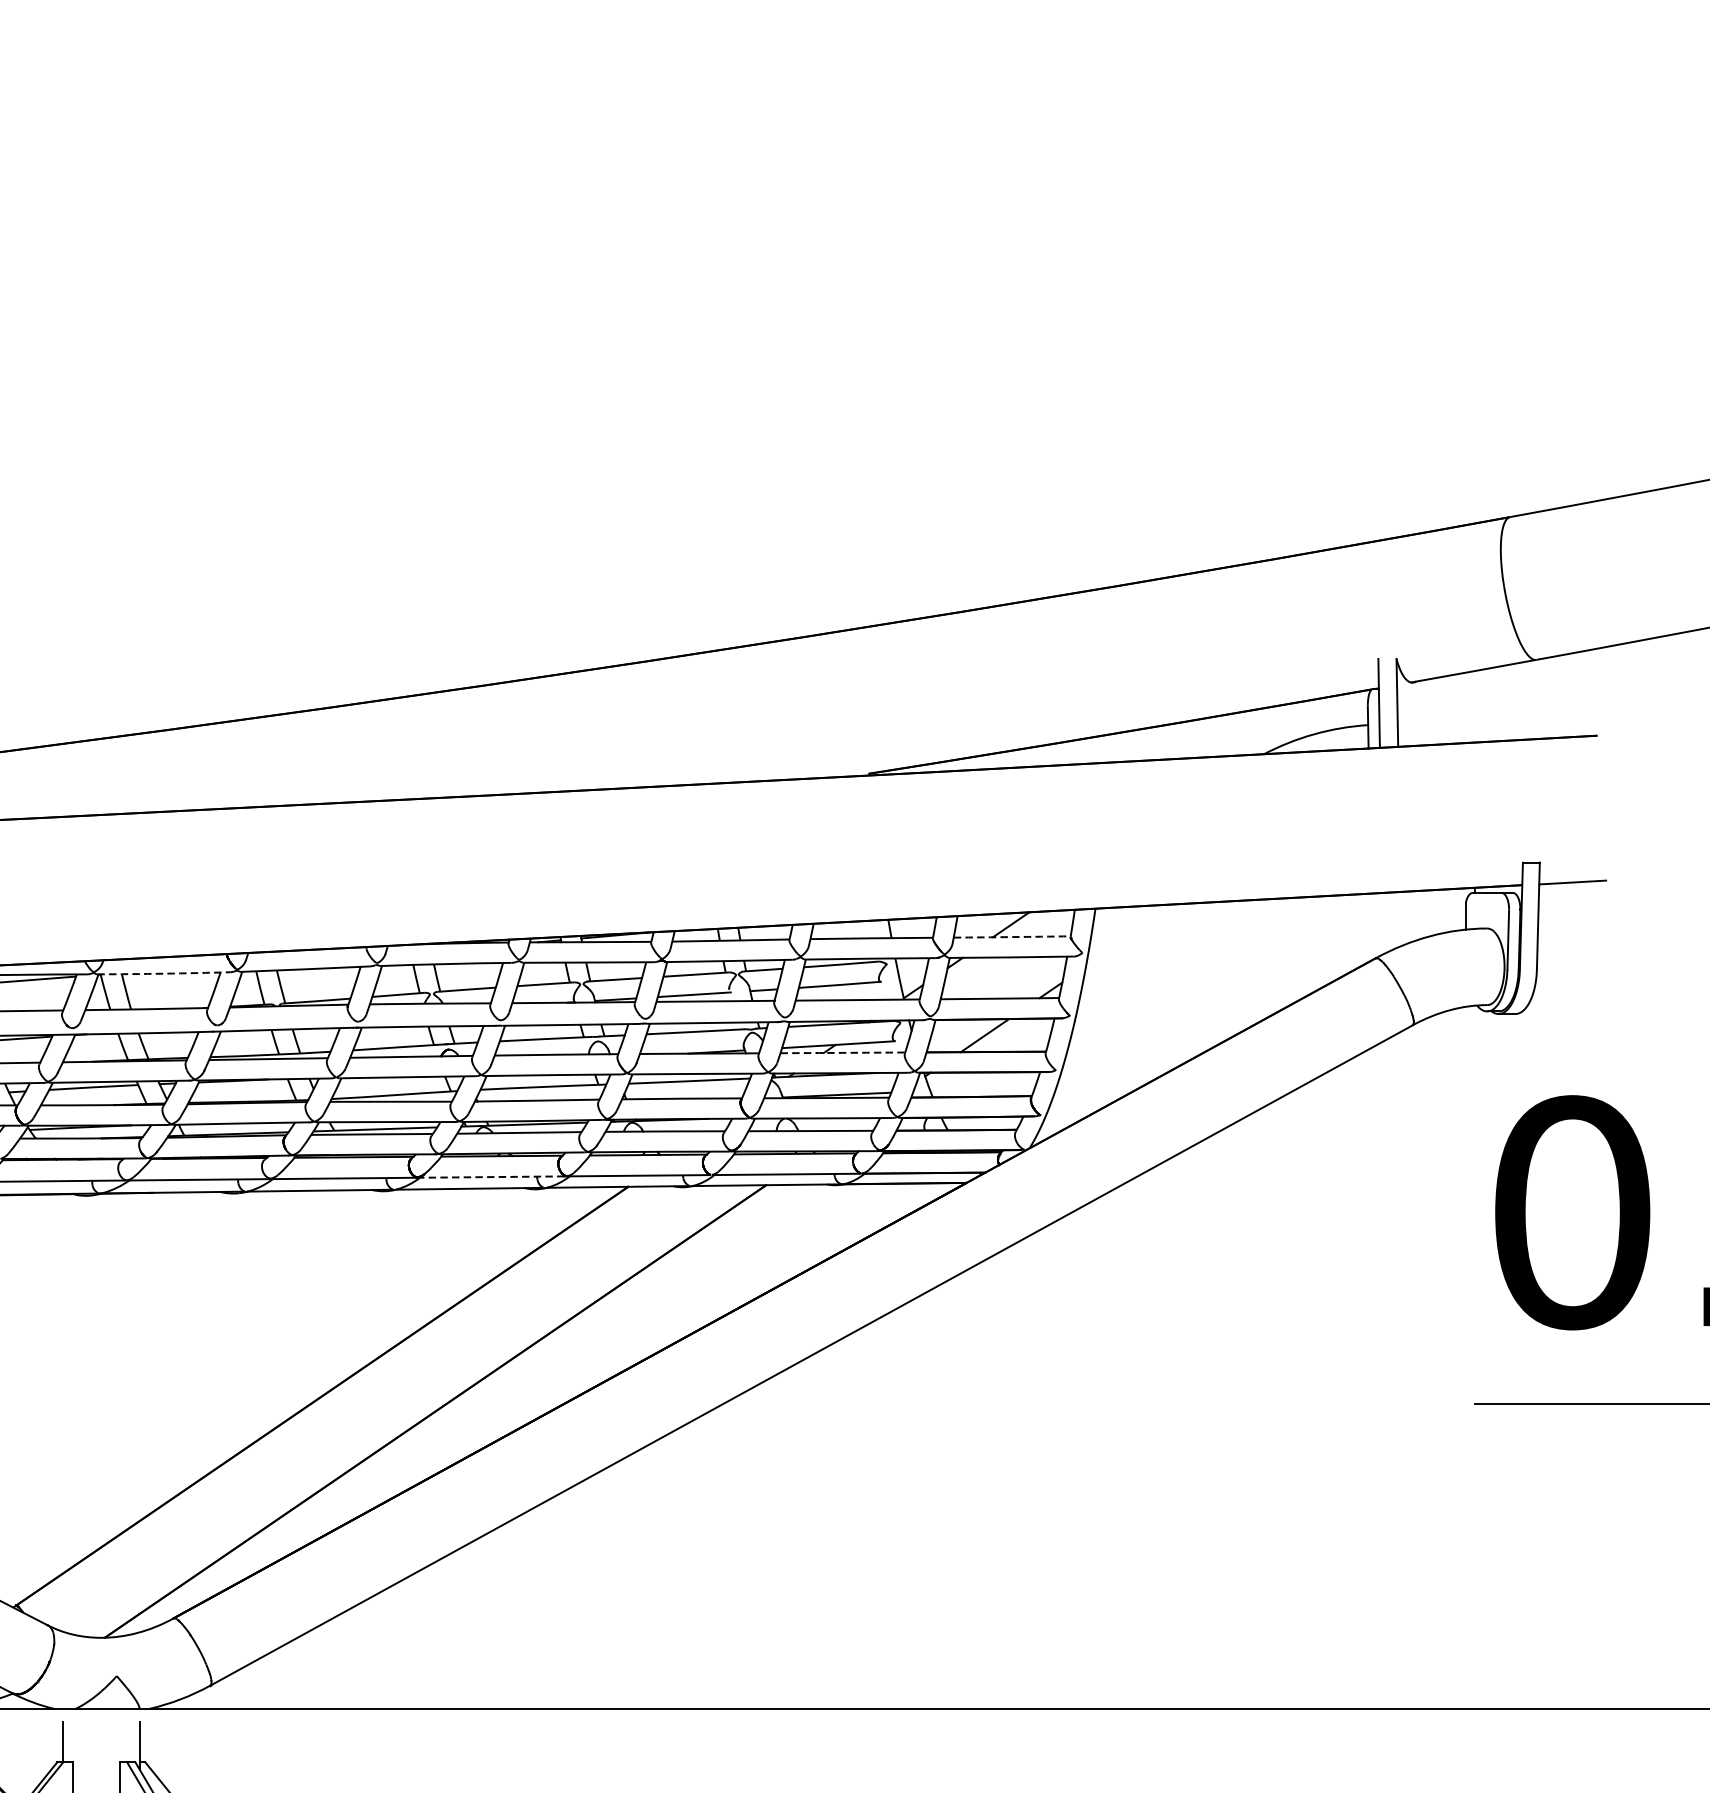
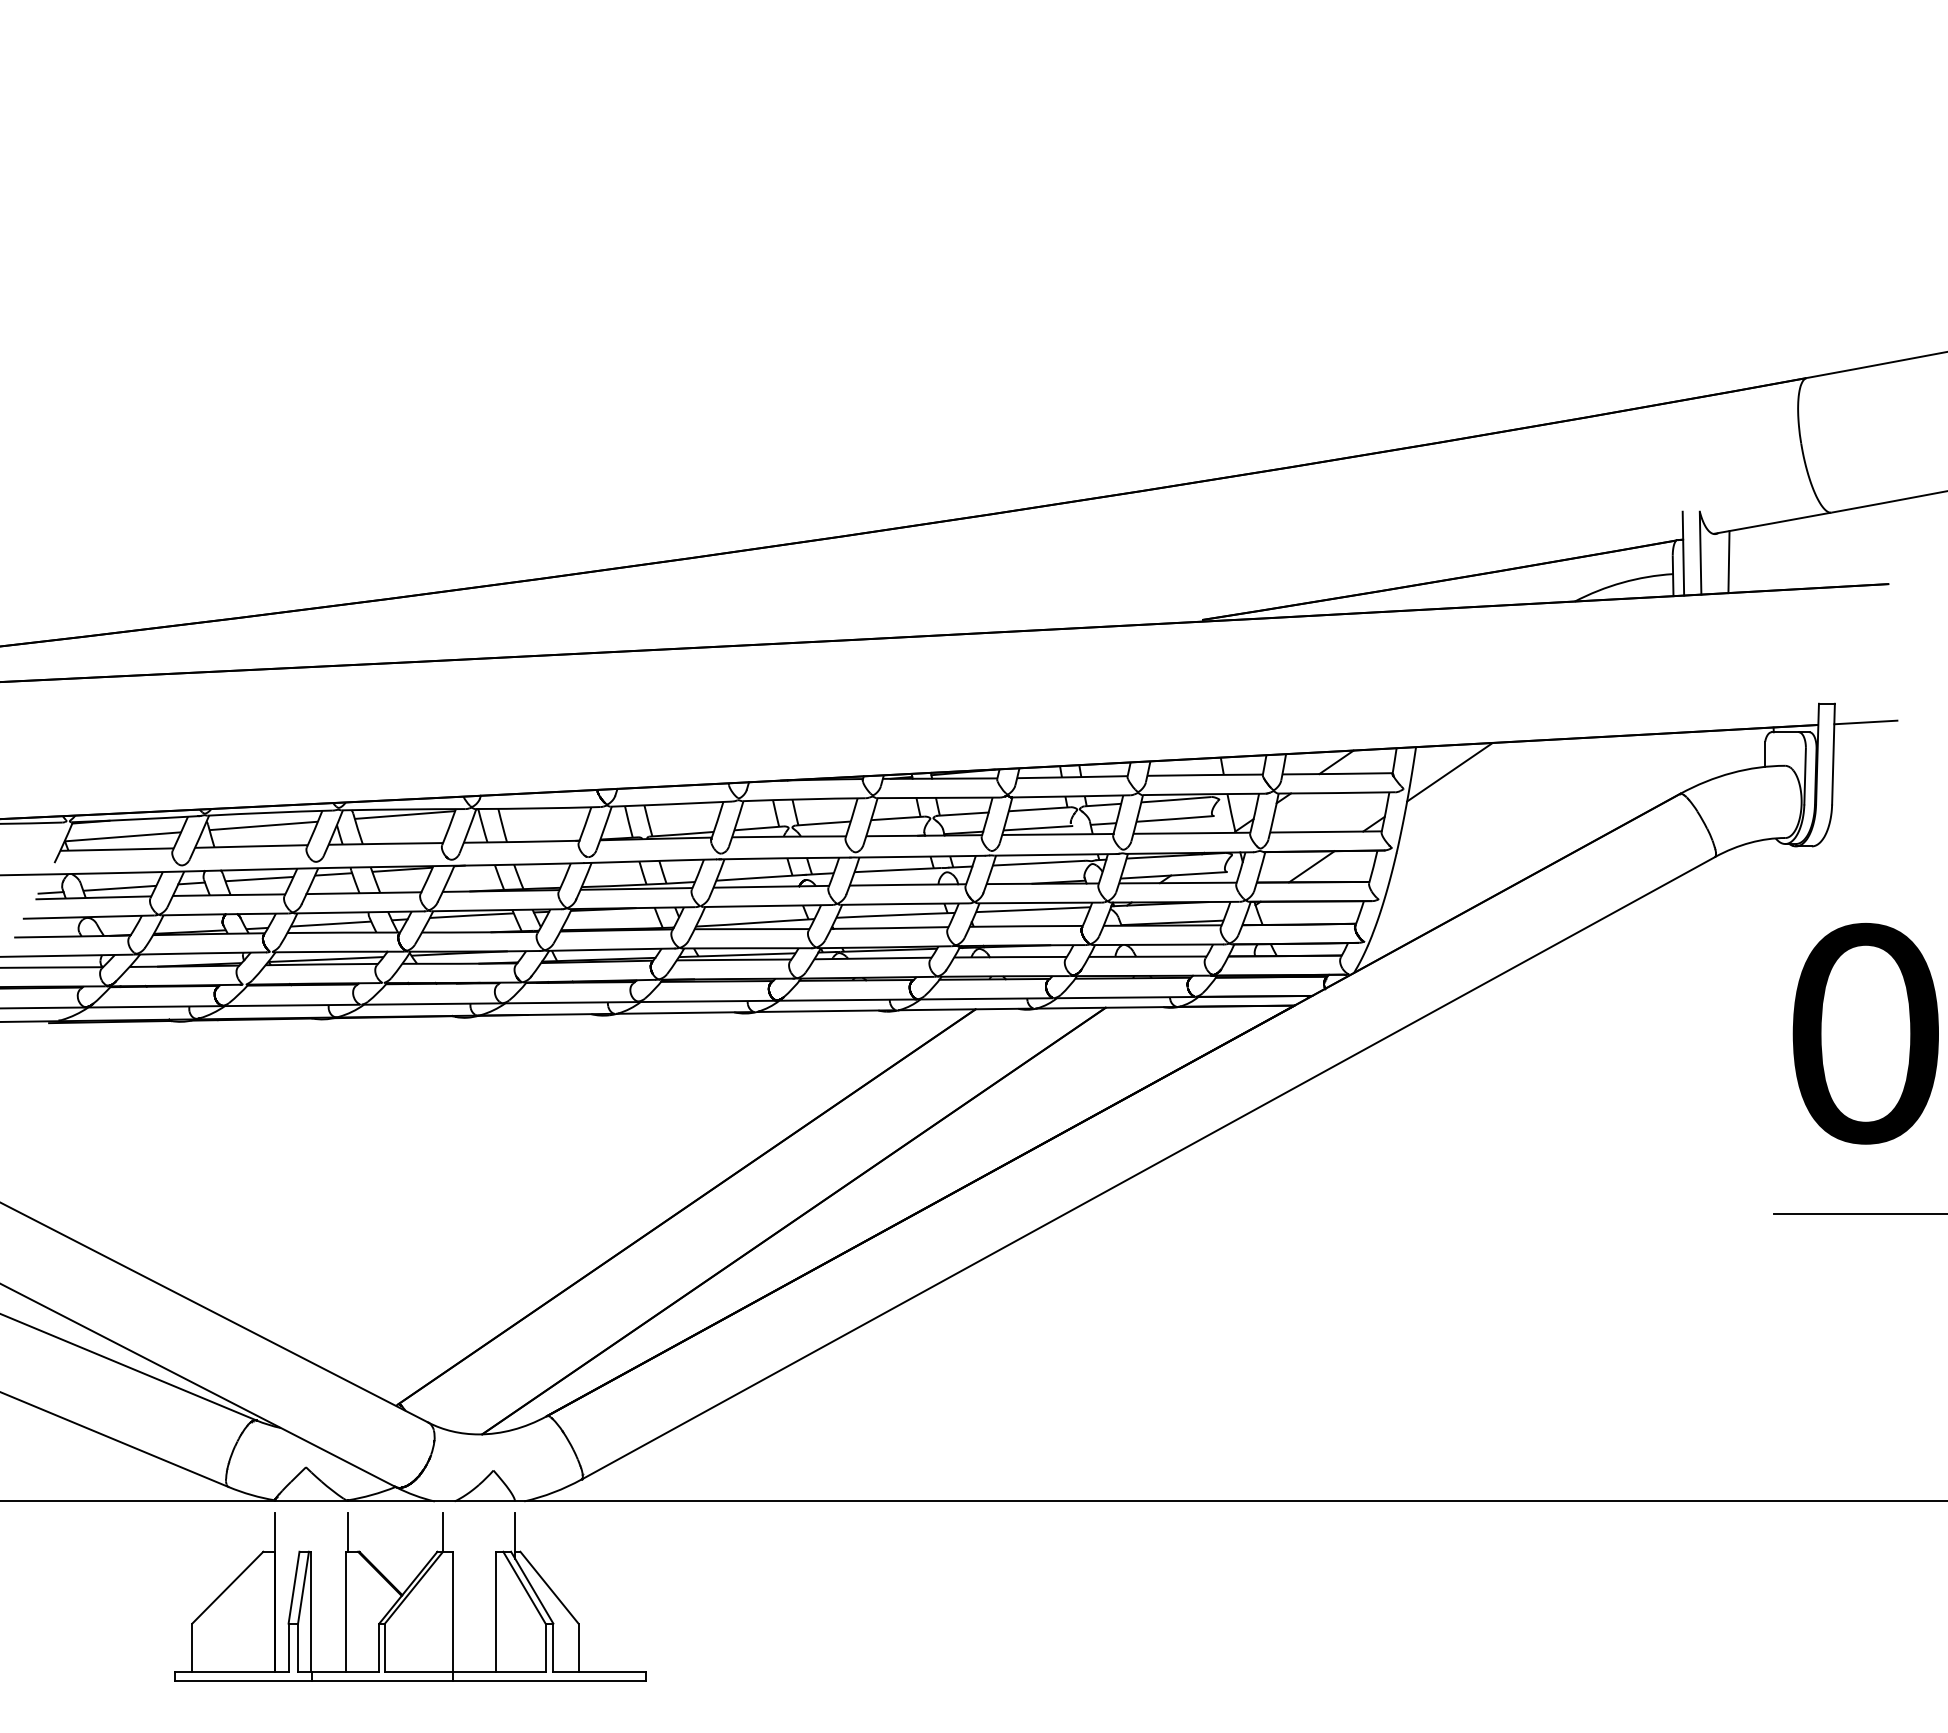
line: (1426, 712) -> (1728, 562), added
line: (1130, 935) -> (1449, 772), added
arc: (1012, 936) -> (1337, 773), dashed -> solid
arc: (163, 973) -> (537, 808), dashed -> solid
arc: (842, 1053) -> (1177, 883), dashed -> solid
line: (490, 1177) -> (845, 1000), dashed -> solid

